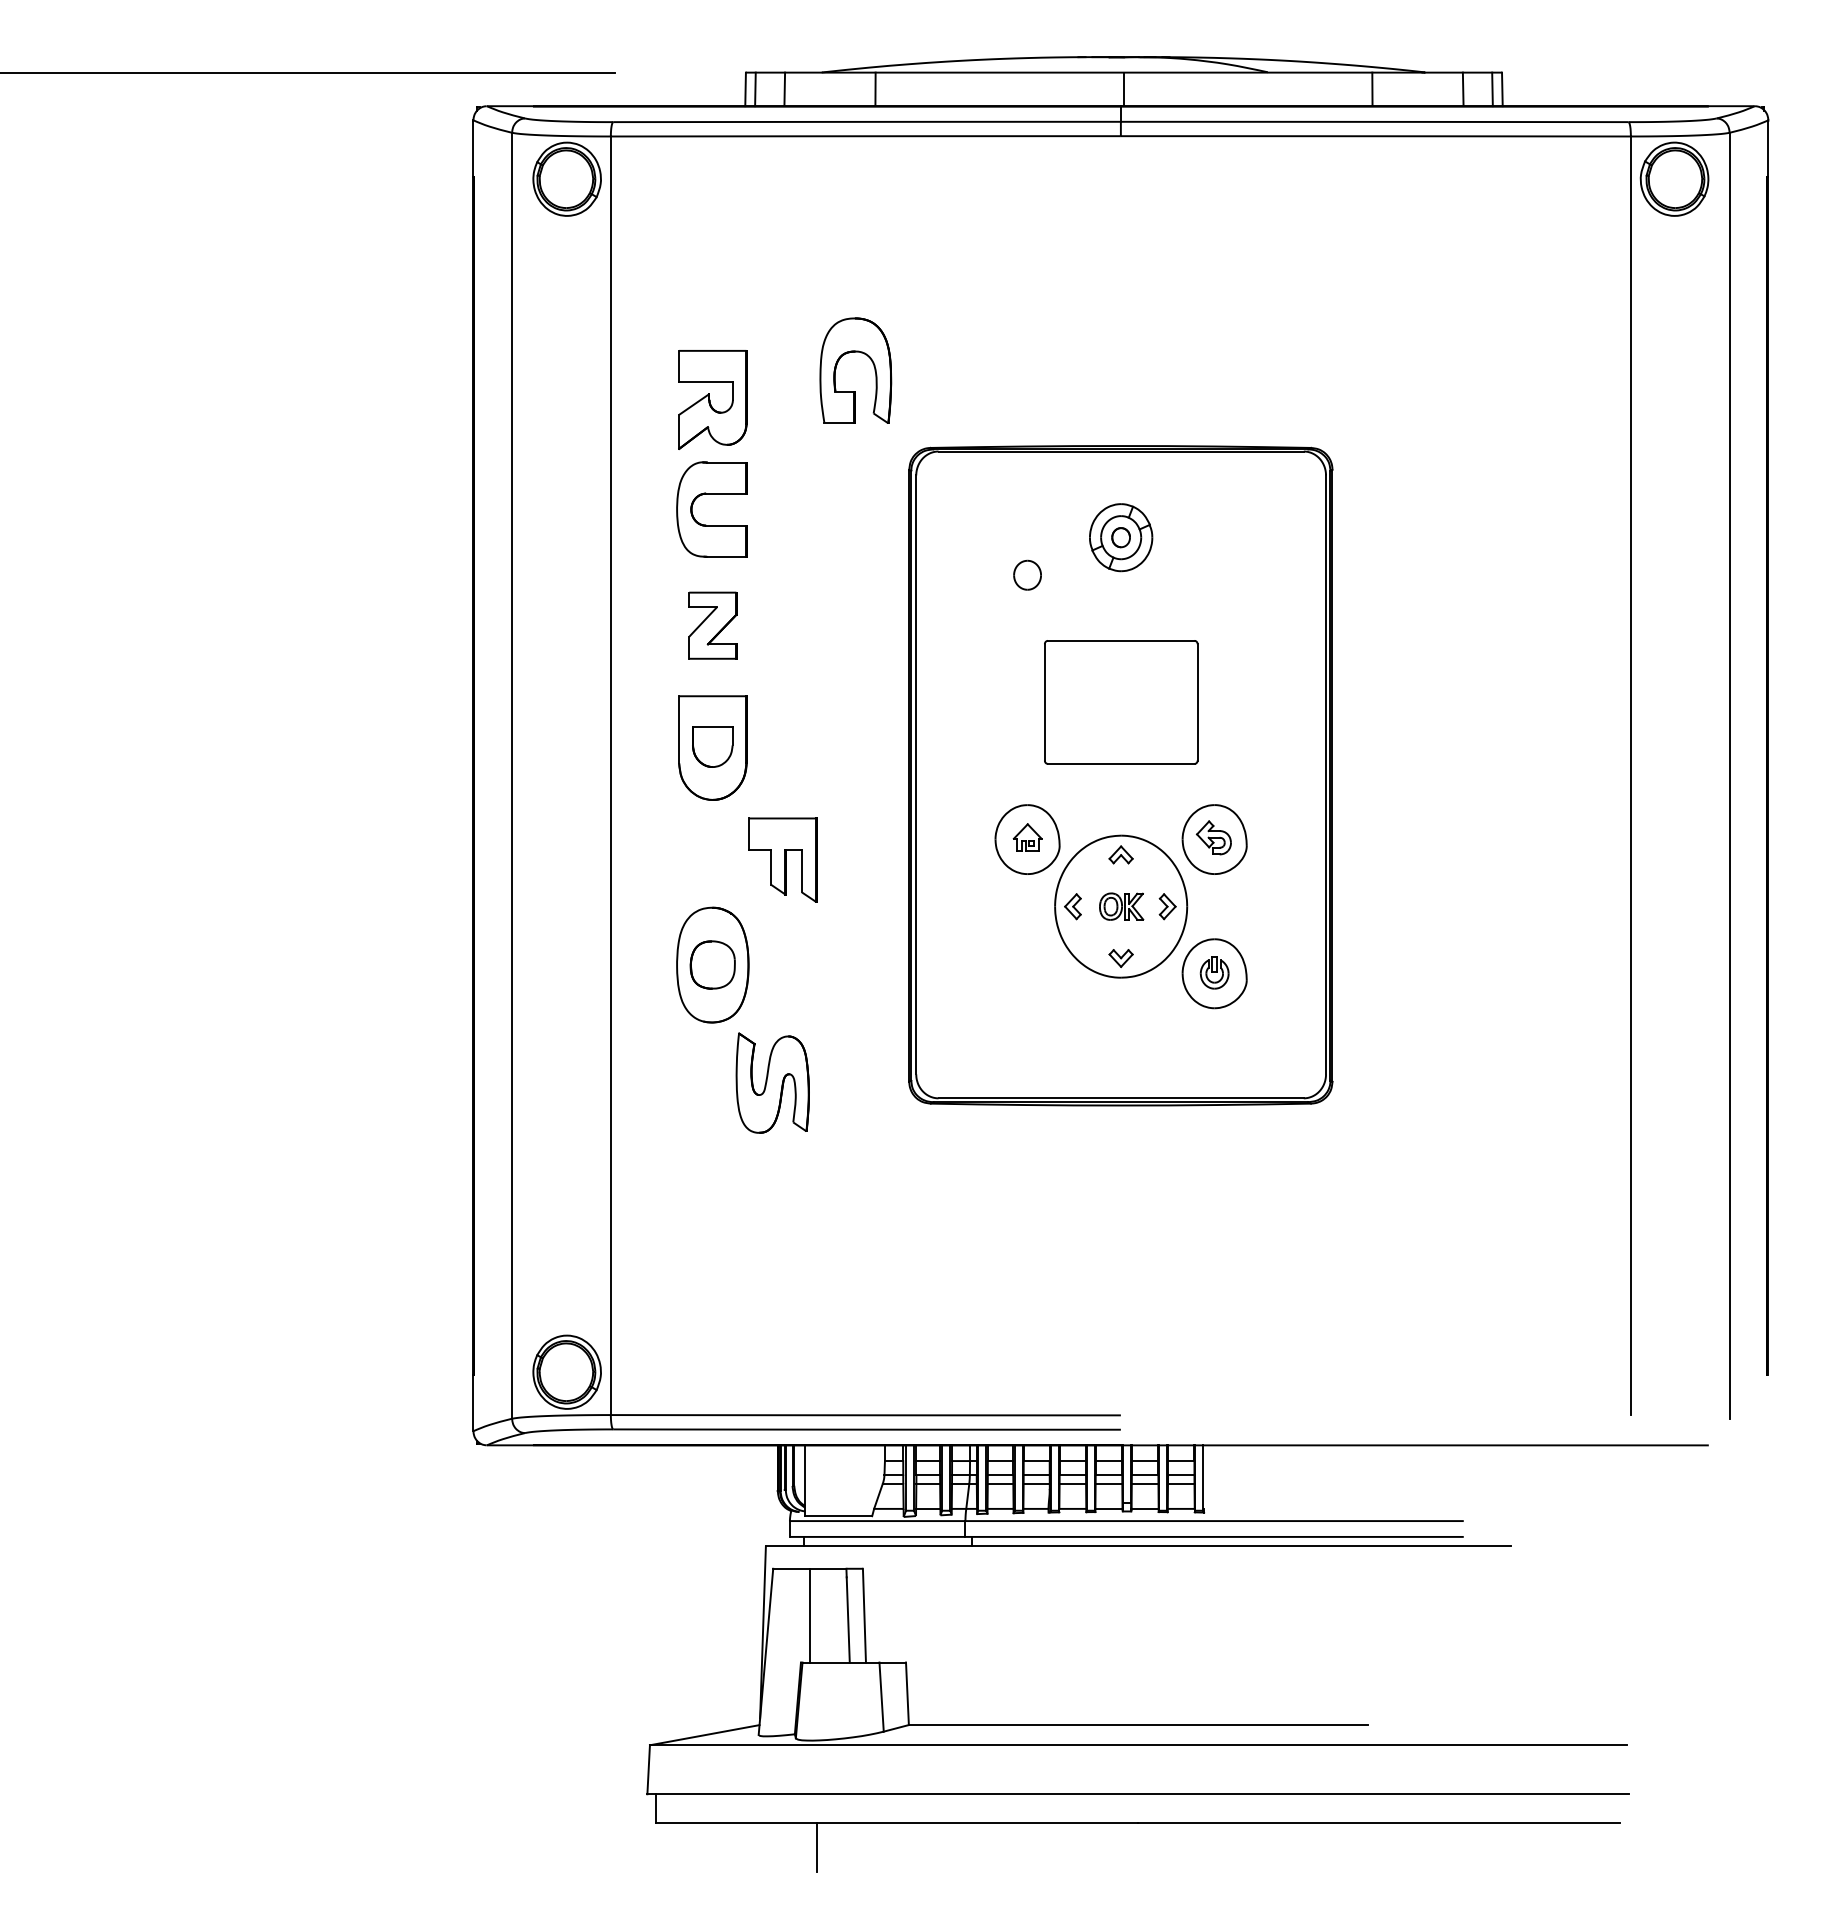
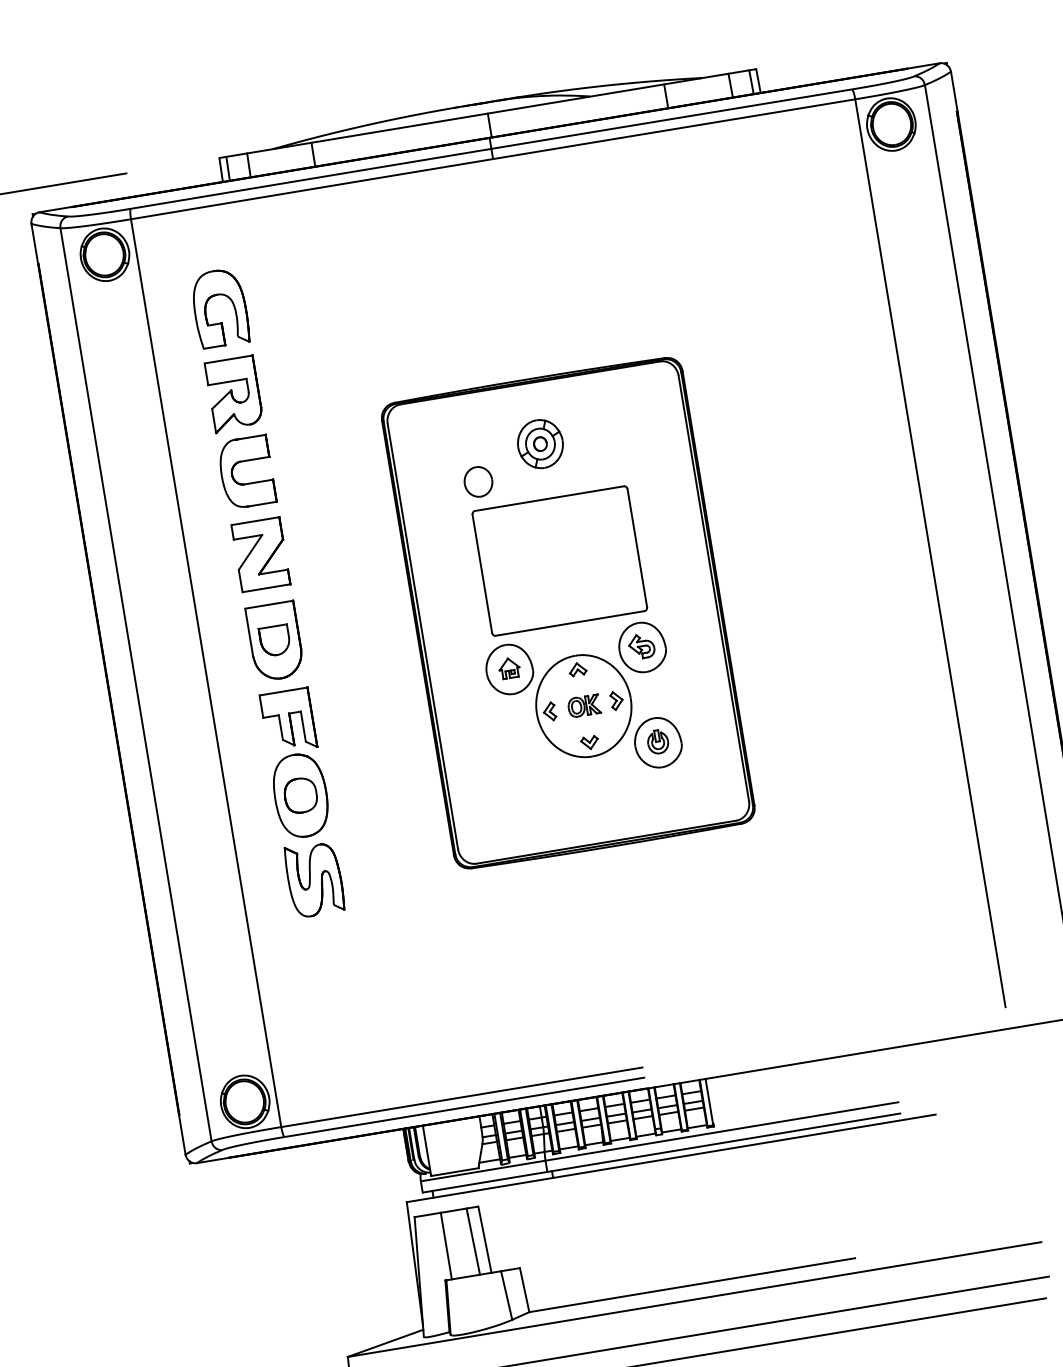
part: (855, 352) -> (217, 295), moved
part: (1027, 574) -> (478, 481), size x1.43
part: (712, 625) -> (260, 554), size x1.43
part: (1121, 702) -> (560, 561), size x1.43
part: (782, 859) -> (288, 720), moved
part: (772, 1082) -> (314, 879), moved

